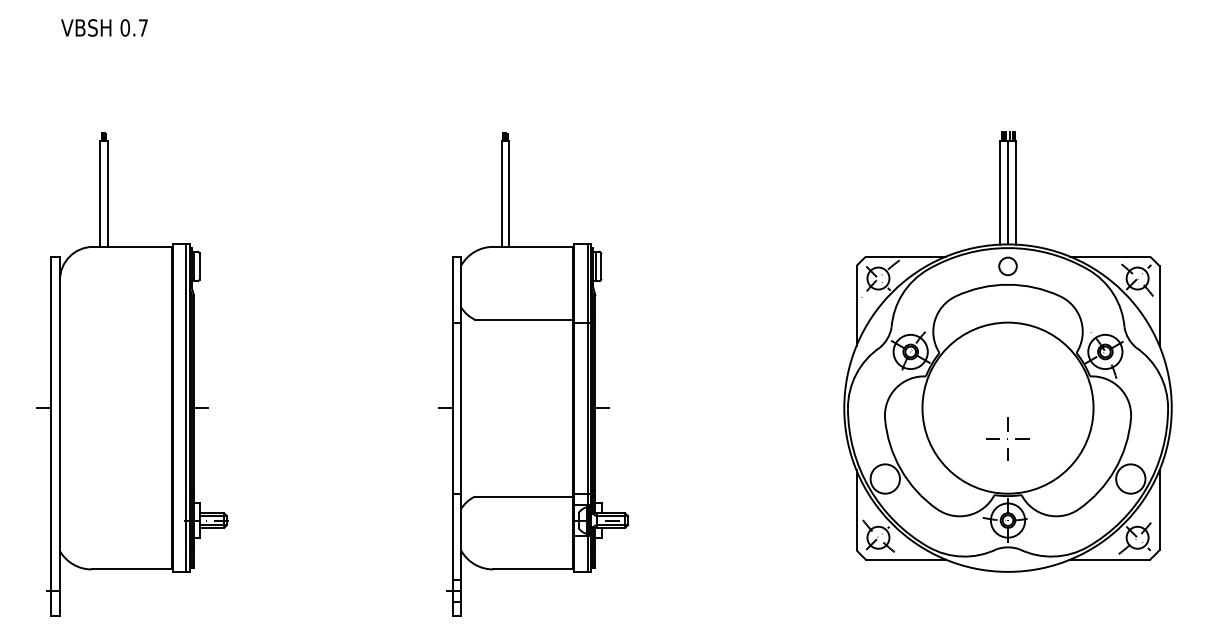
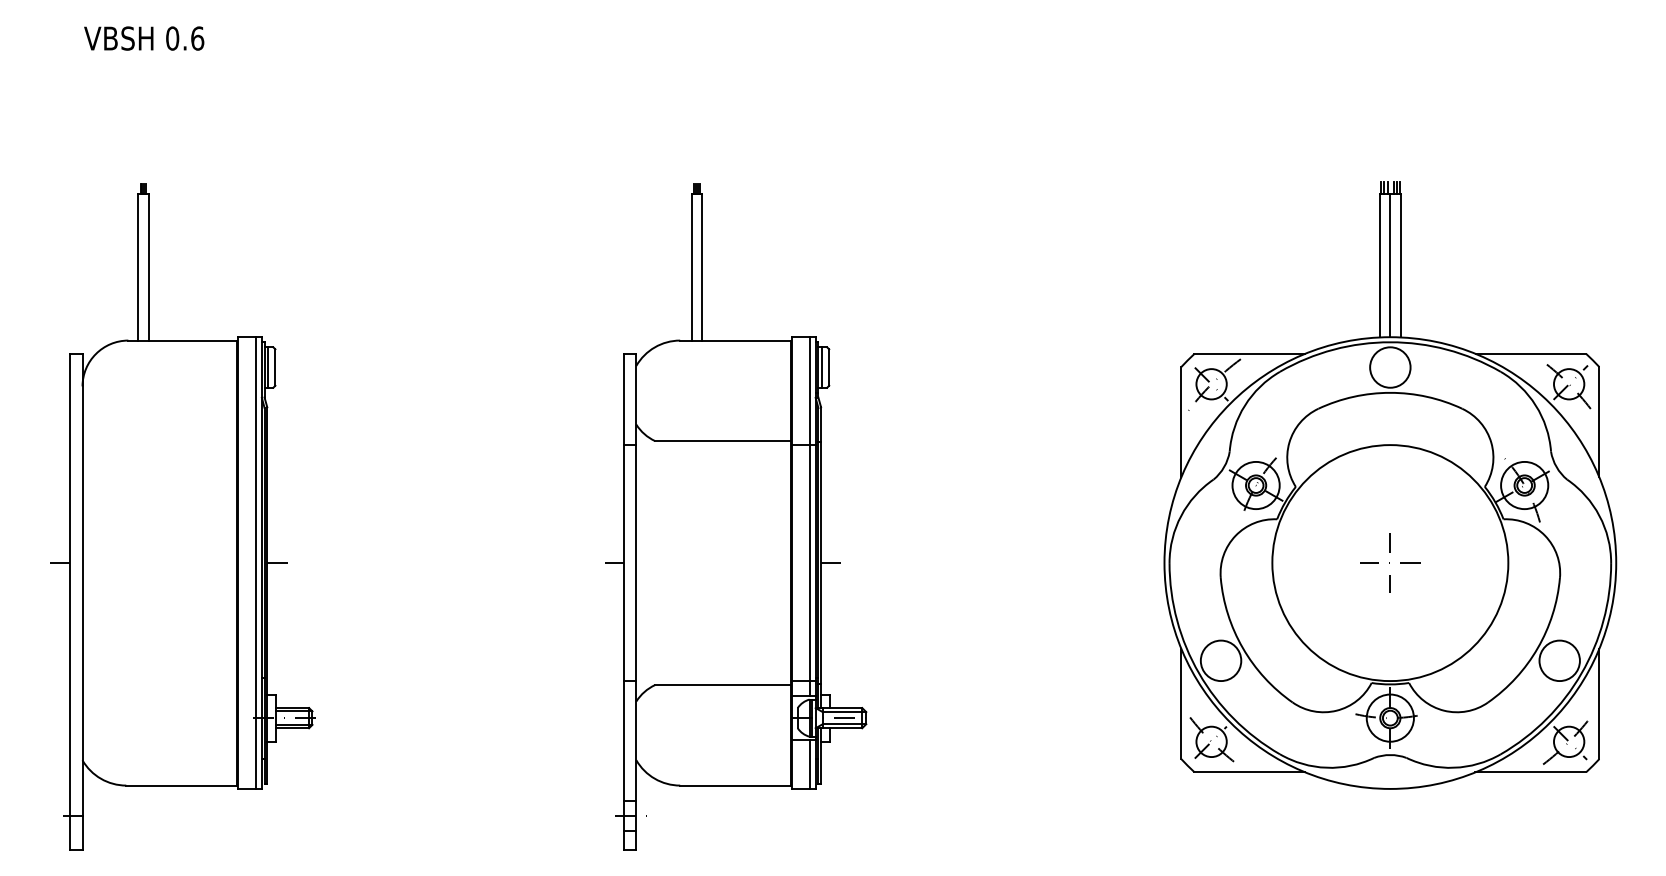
text: (143, 27) -> (197, 37), 0.7 -> 0.6
circle: (1007, 266) -> (1389, 367), size x1.67
part: (1007, 438) -> (1389, 562), moved

